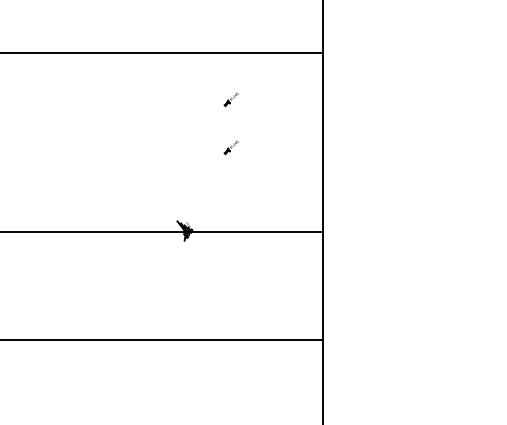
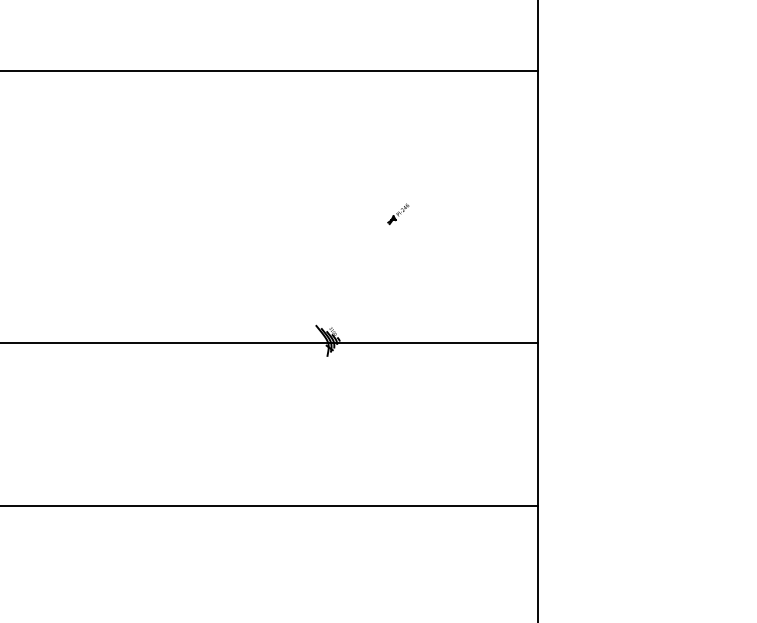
part: (230, 99) -> (397, 141), removed

